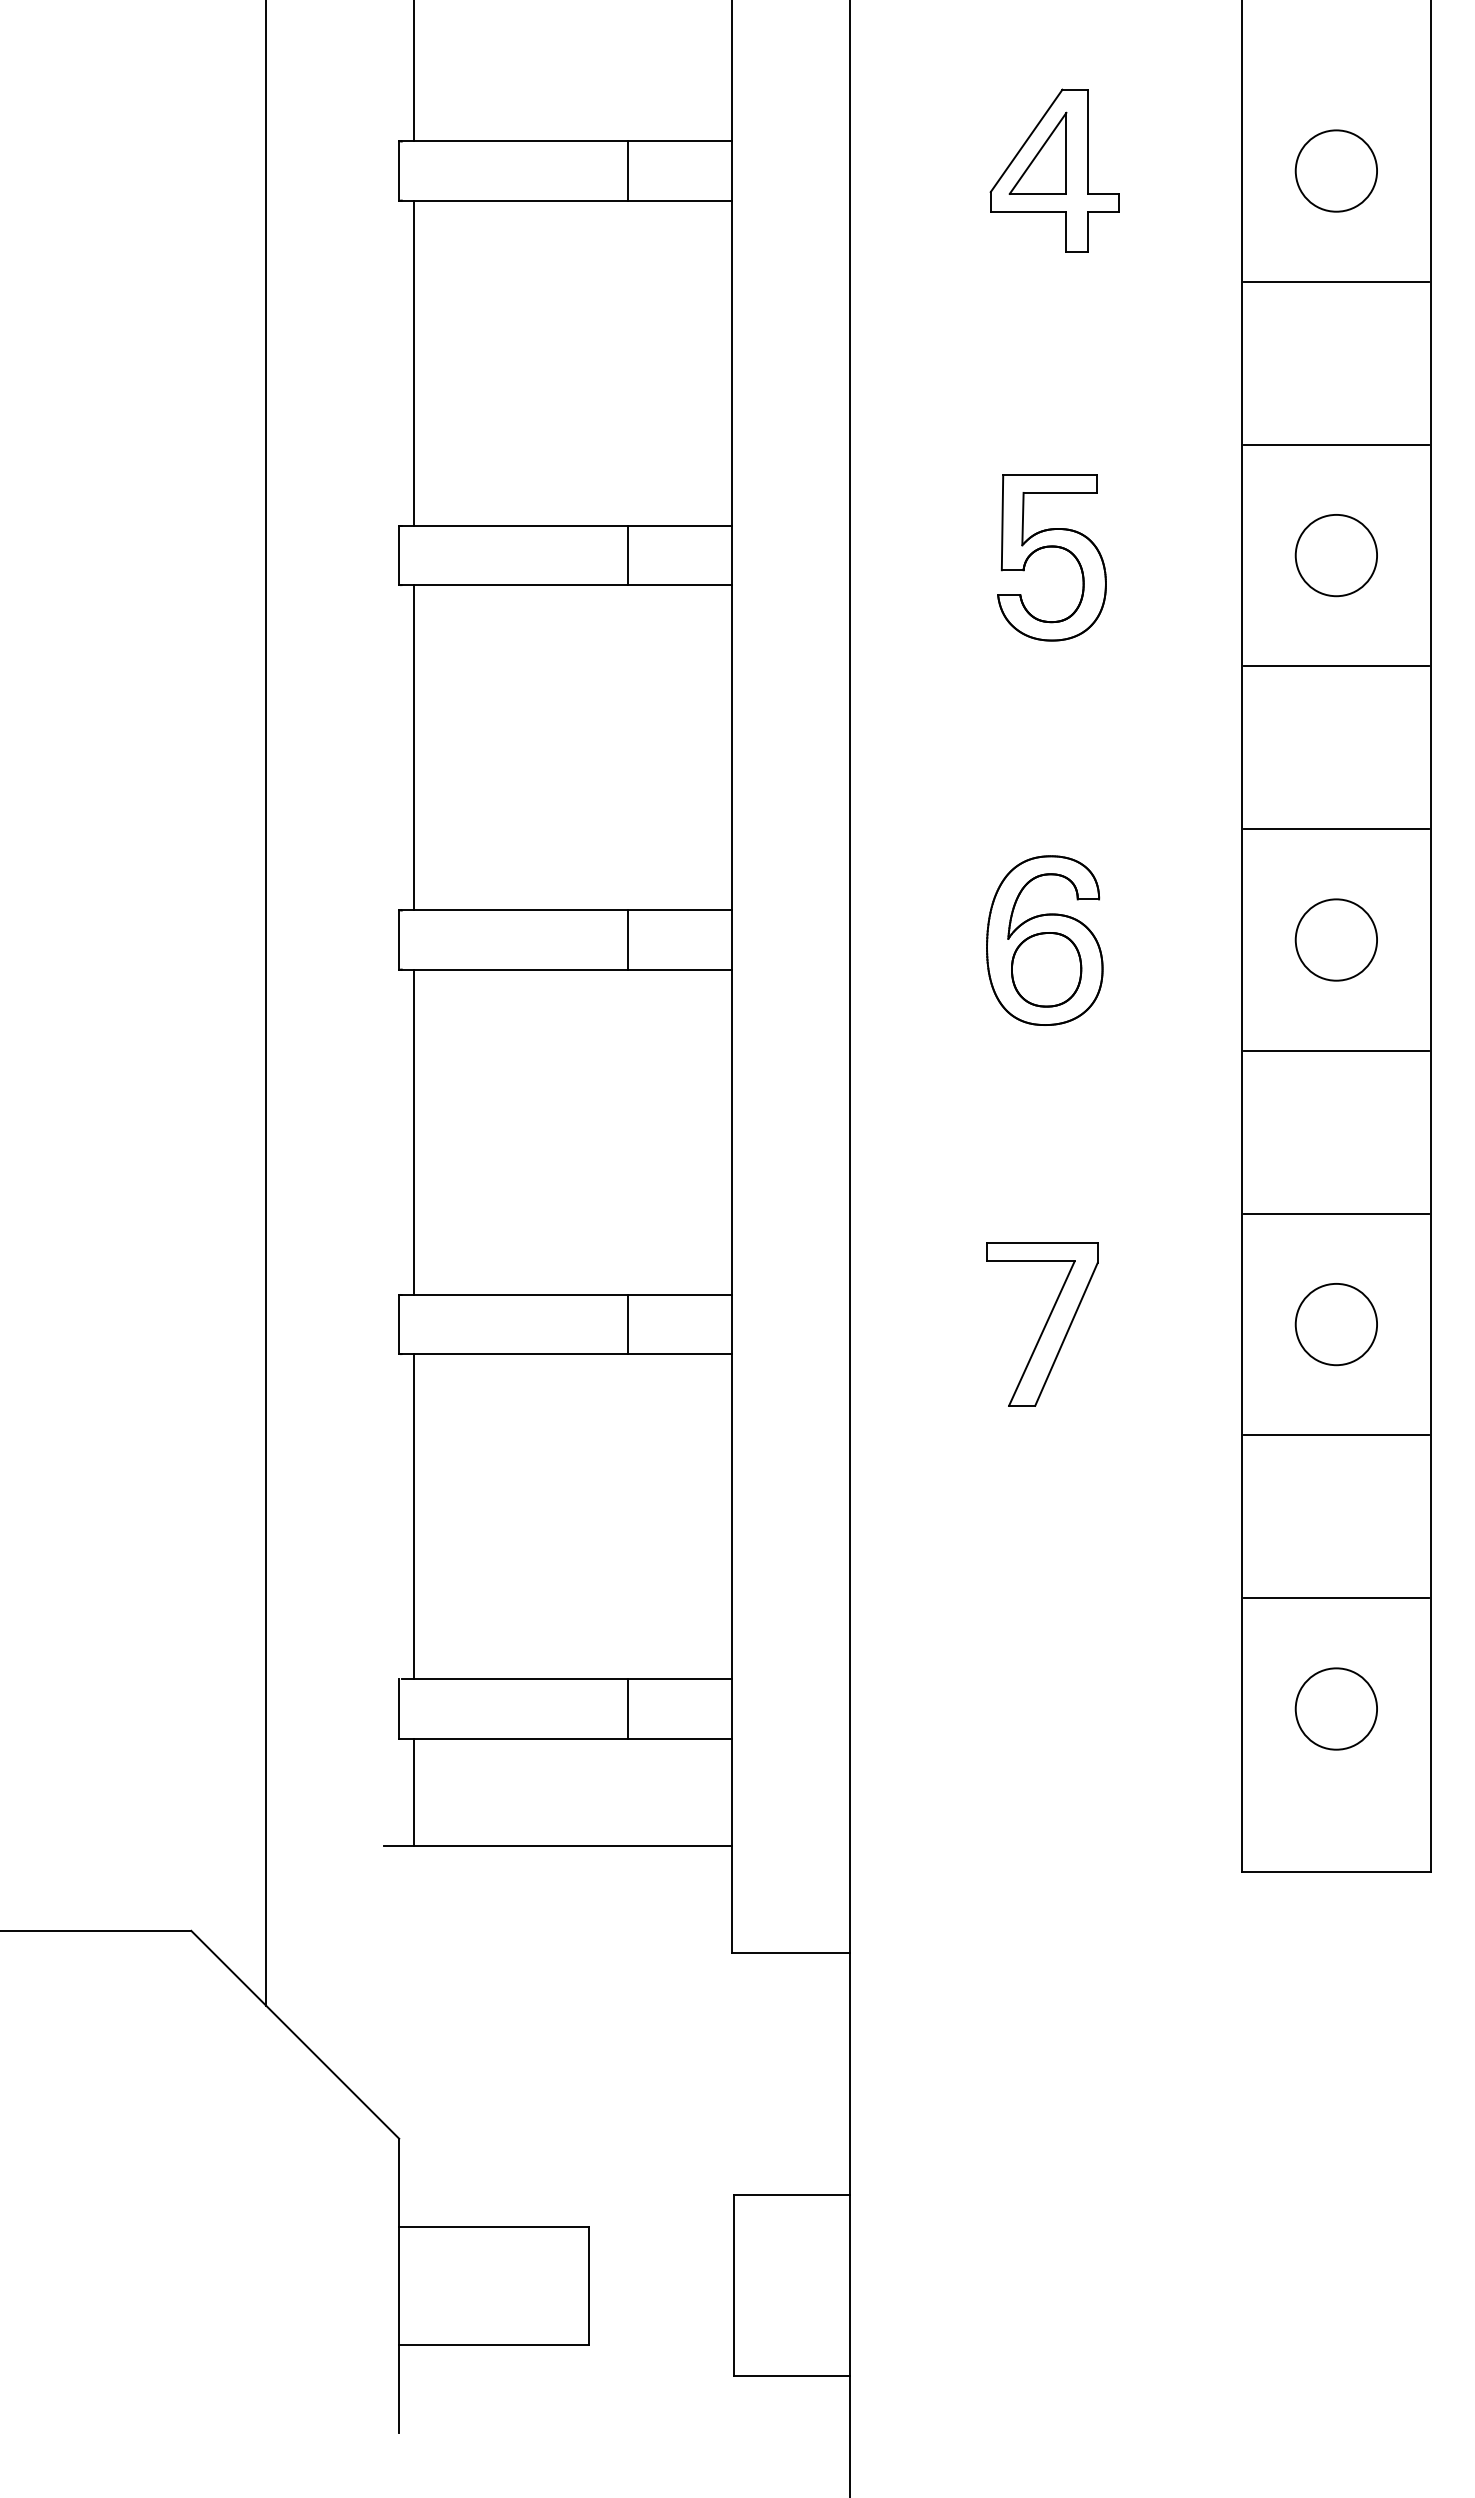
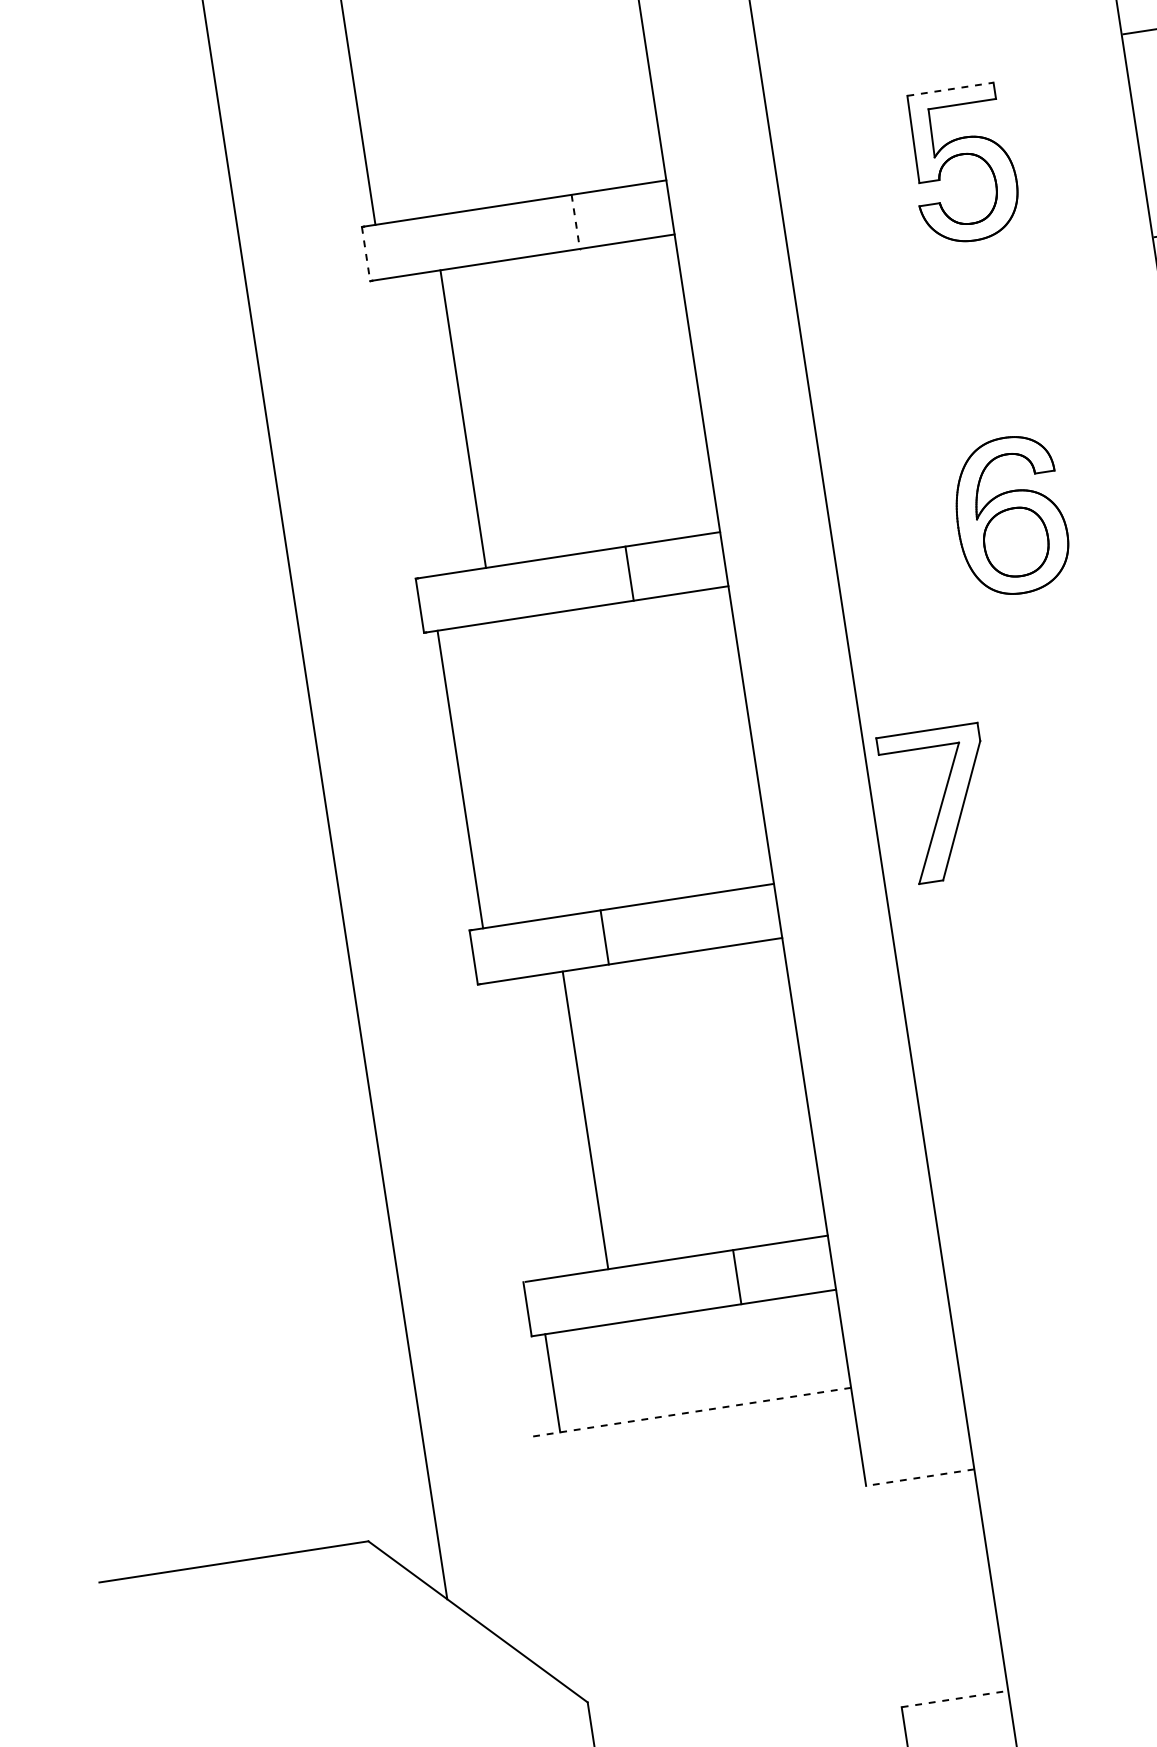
line: (1050, 475) -> (950, 89), solid -> dashed
line: (399, 555) -> (366, 253), solid -> dashed
line: (628, 555) -> (575, 221), solid -> dashed
line: (414, 747) -> (463, 418), moved
line: (628, 1324) -> (604, 937), moved
part: (1042, 1324) -> (938, 804), moved
line: (414, 1516) -> (585, 1120), moved
line: (558, 1845) -> (692, 1411), solid -> dashed
line: (790, 1953) -> (919, 1478), solid -> dashed
line: (792, 2195) -> (955, 1699), solid -> dashed

